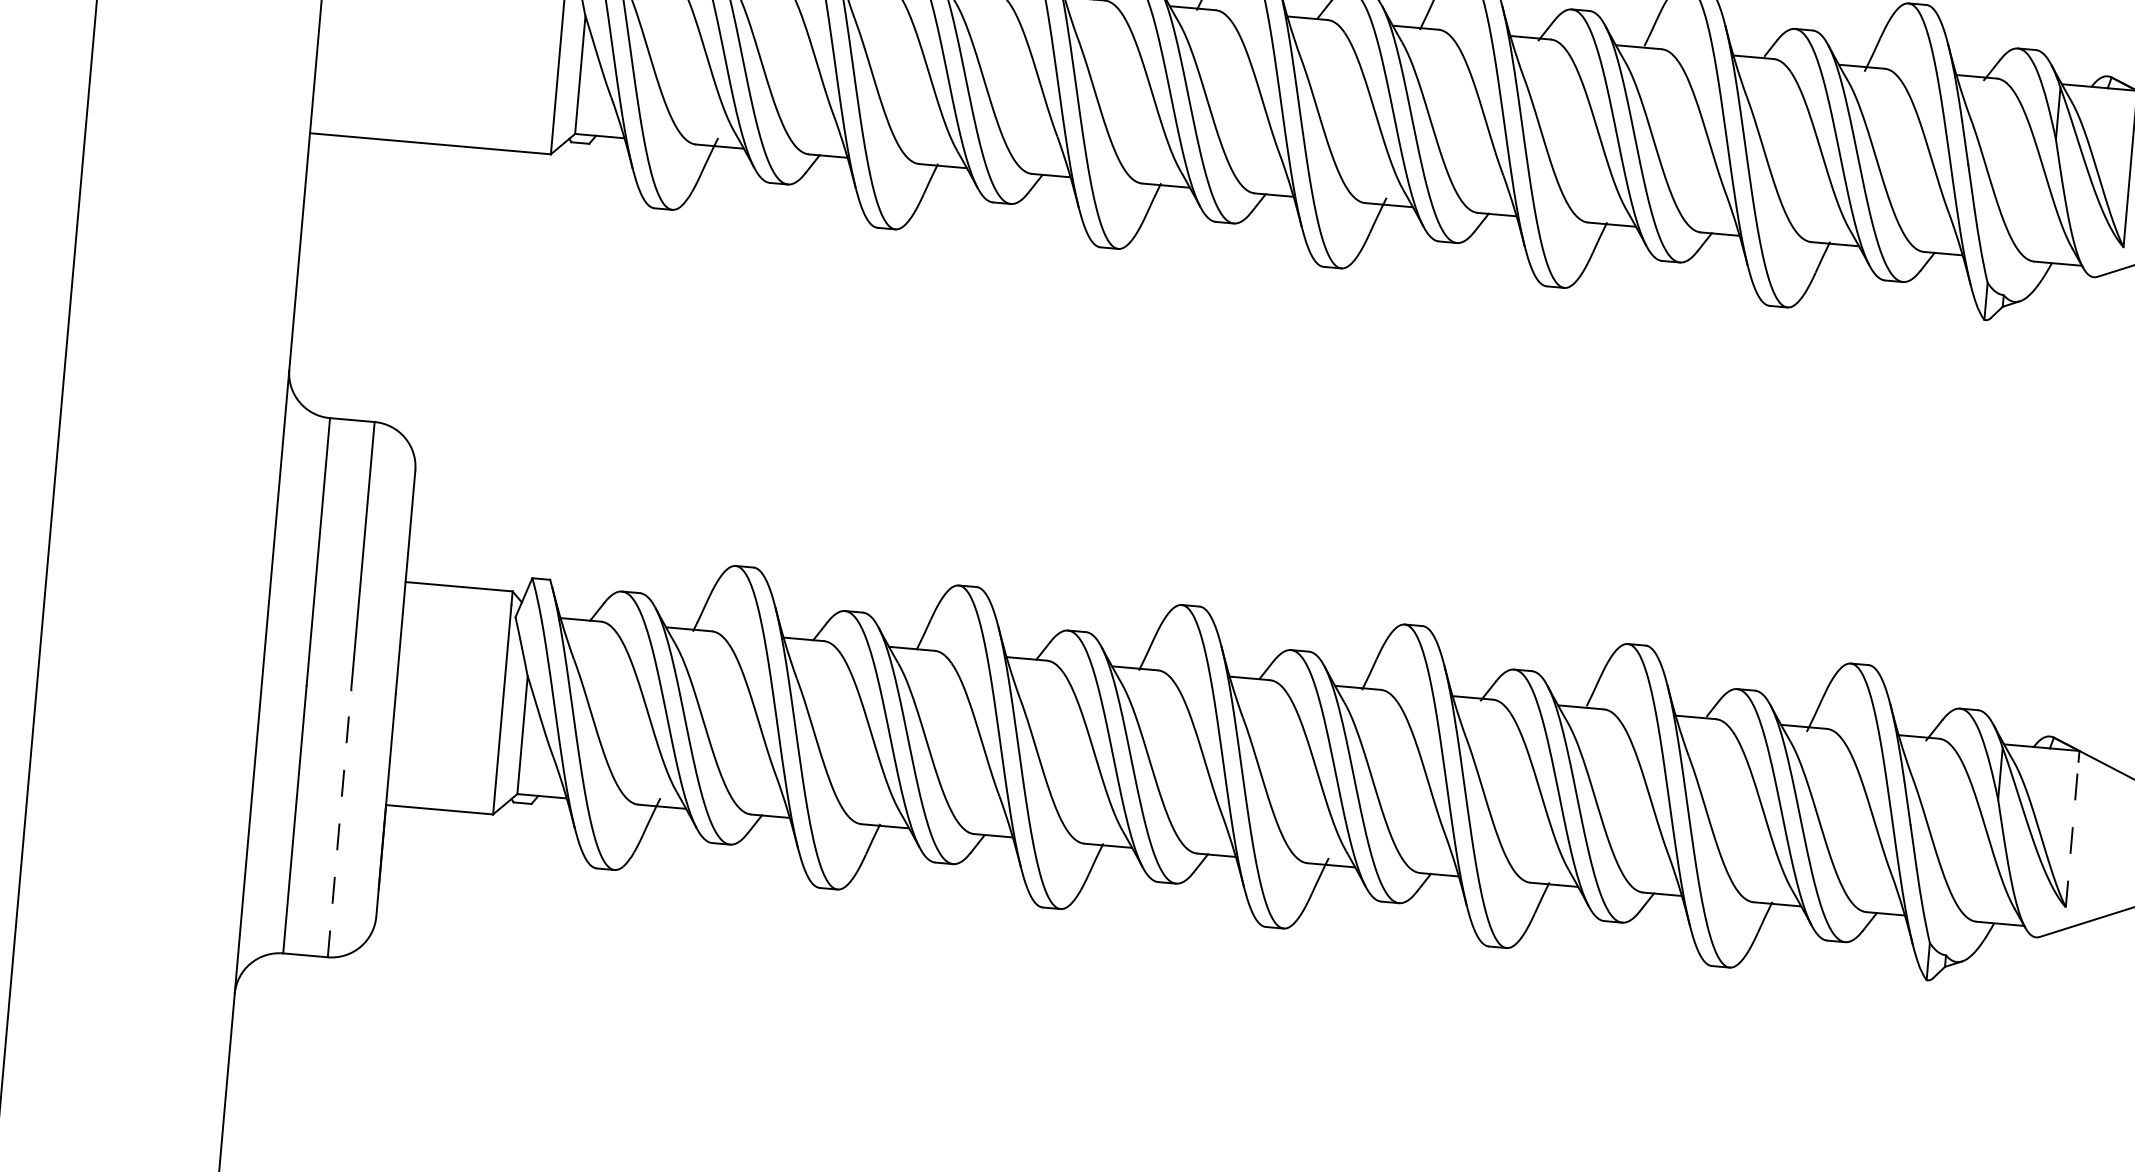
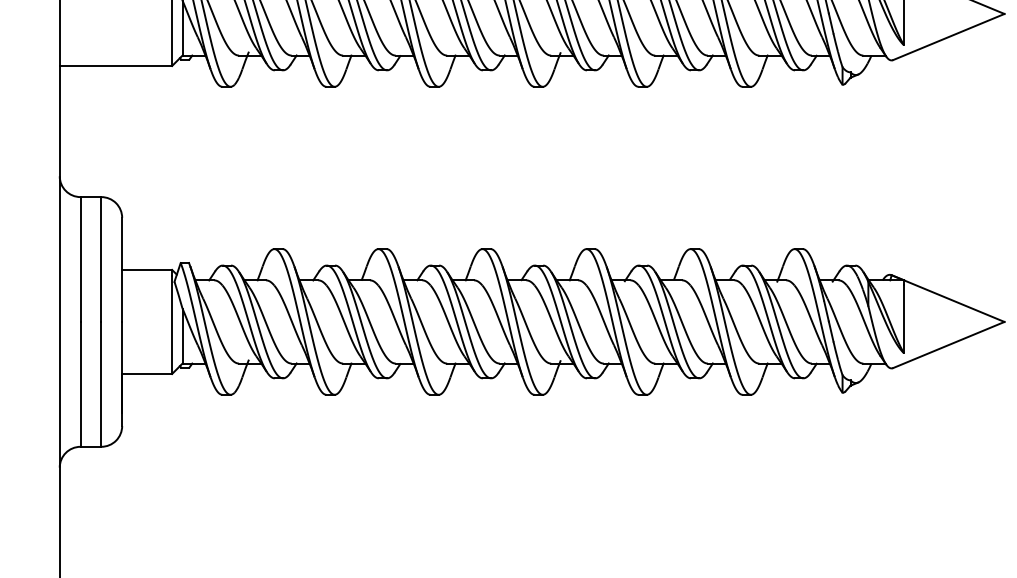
line: (339, 821) -> (101, 383), dashed -> solid
line: (2073, 834) -> (904, 319), dashed -> solid

